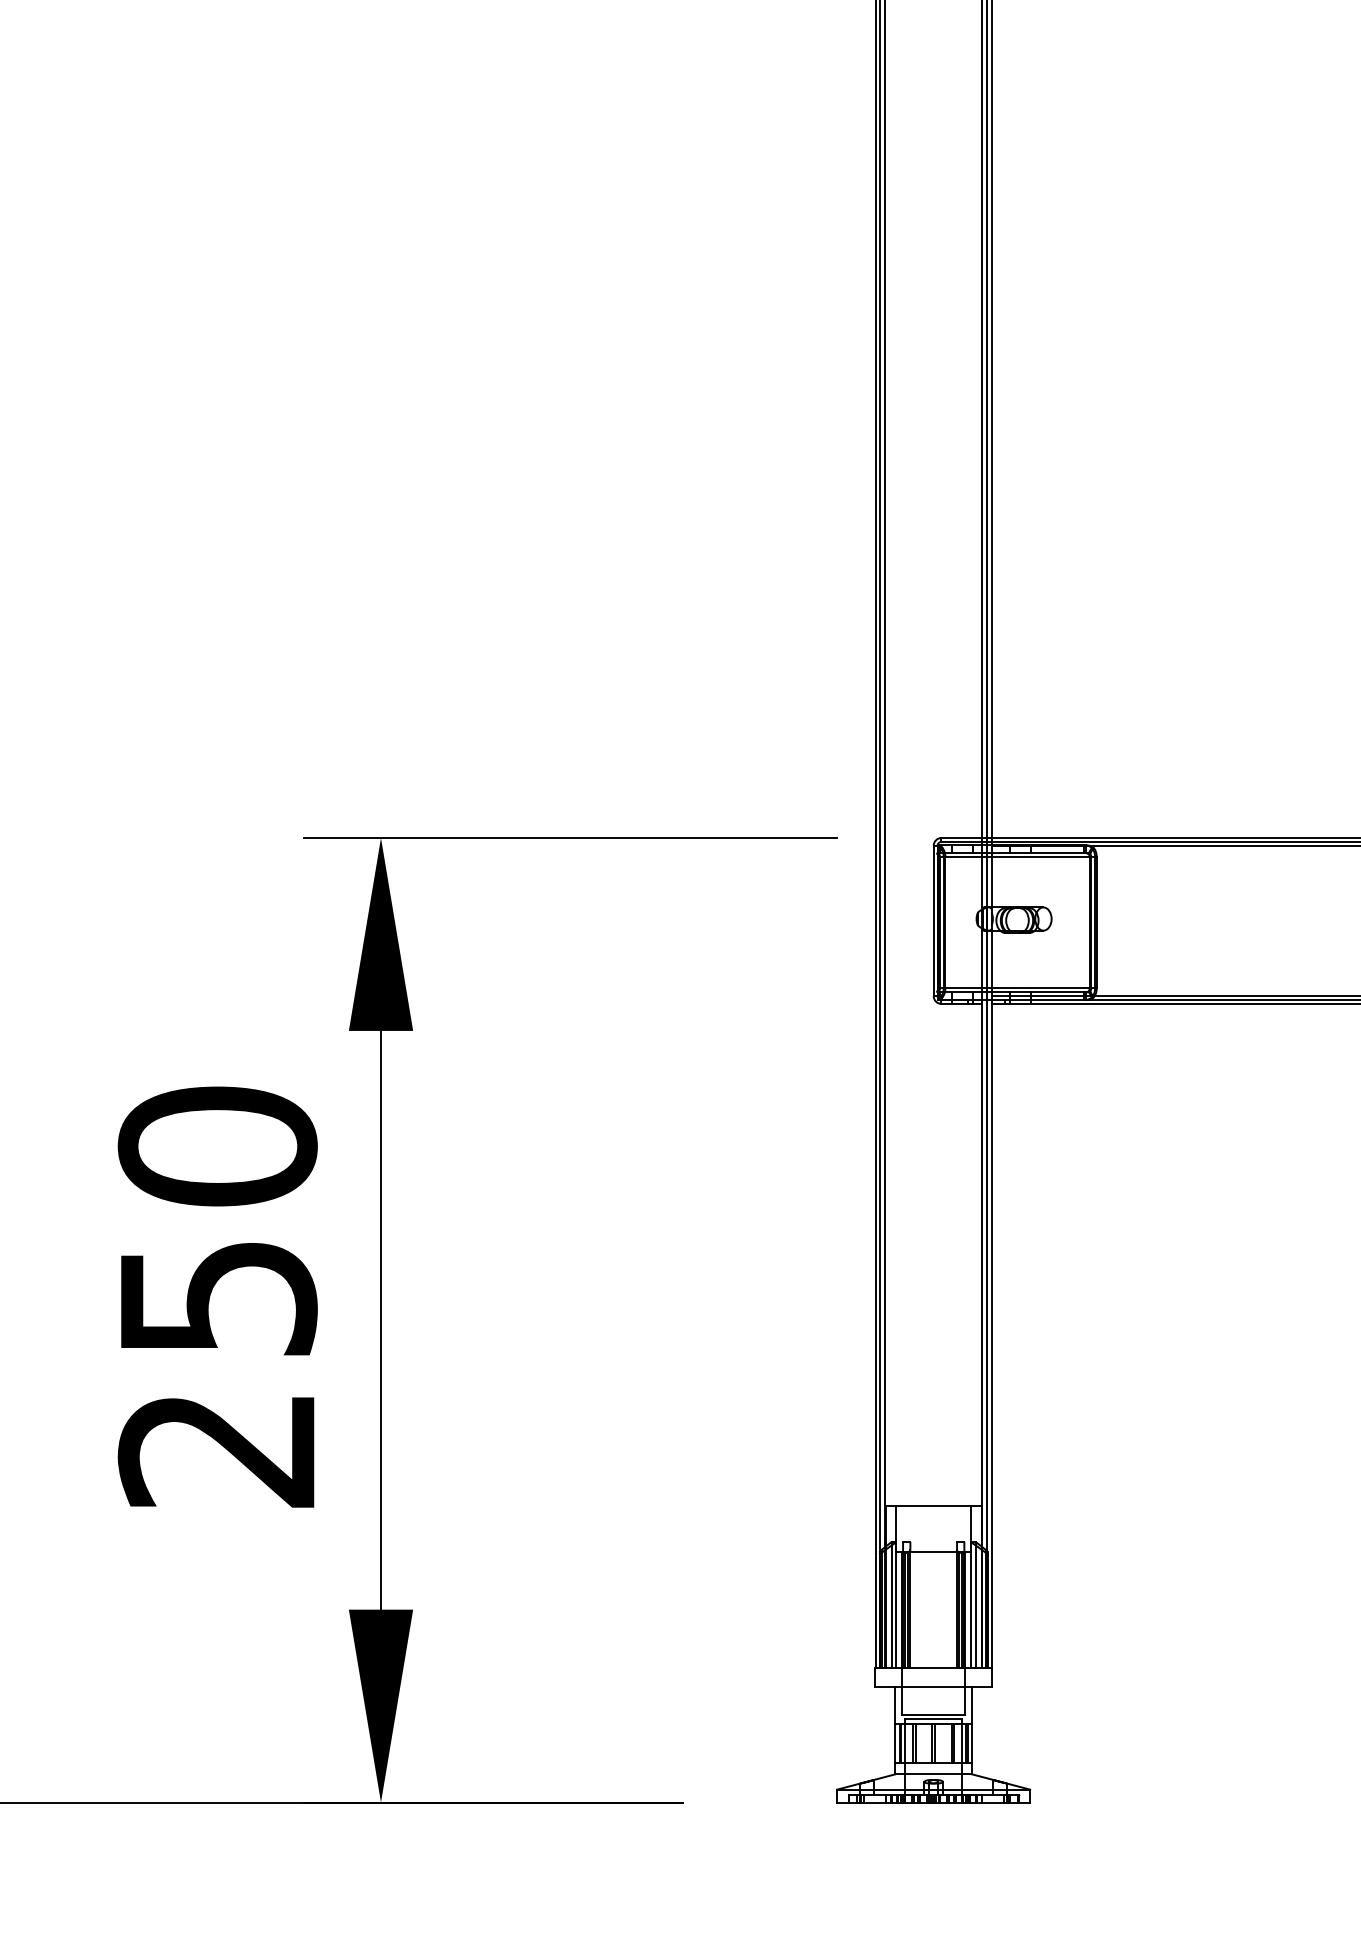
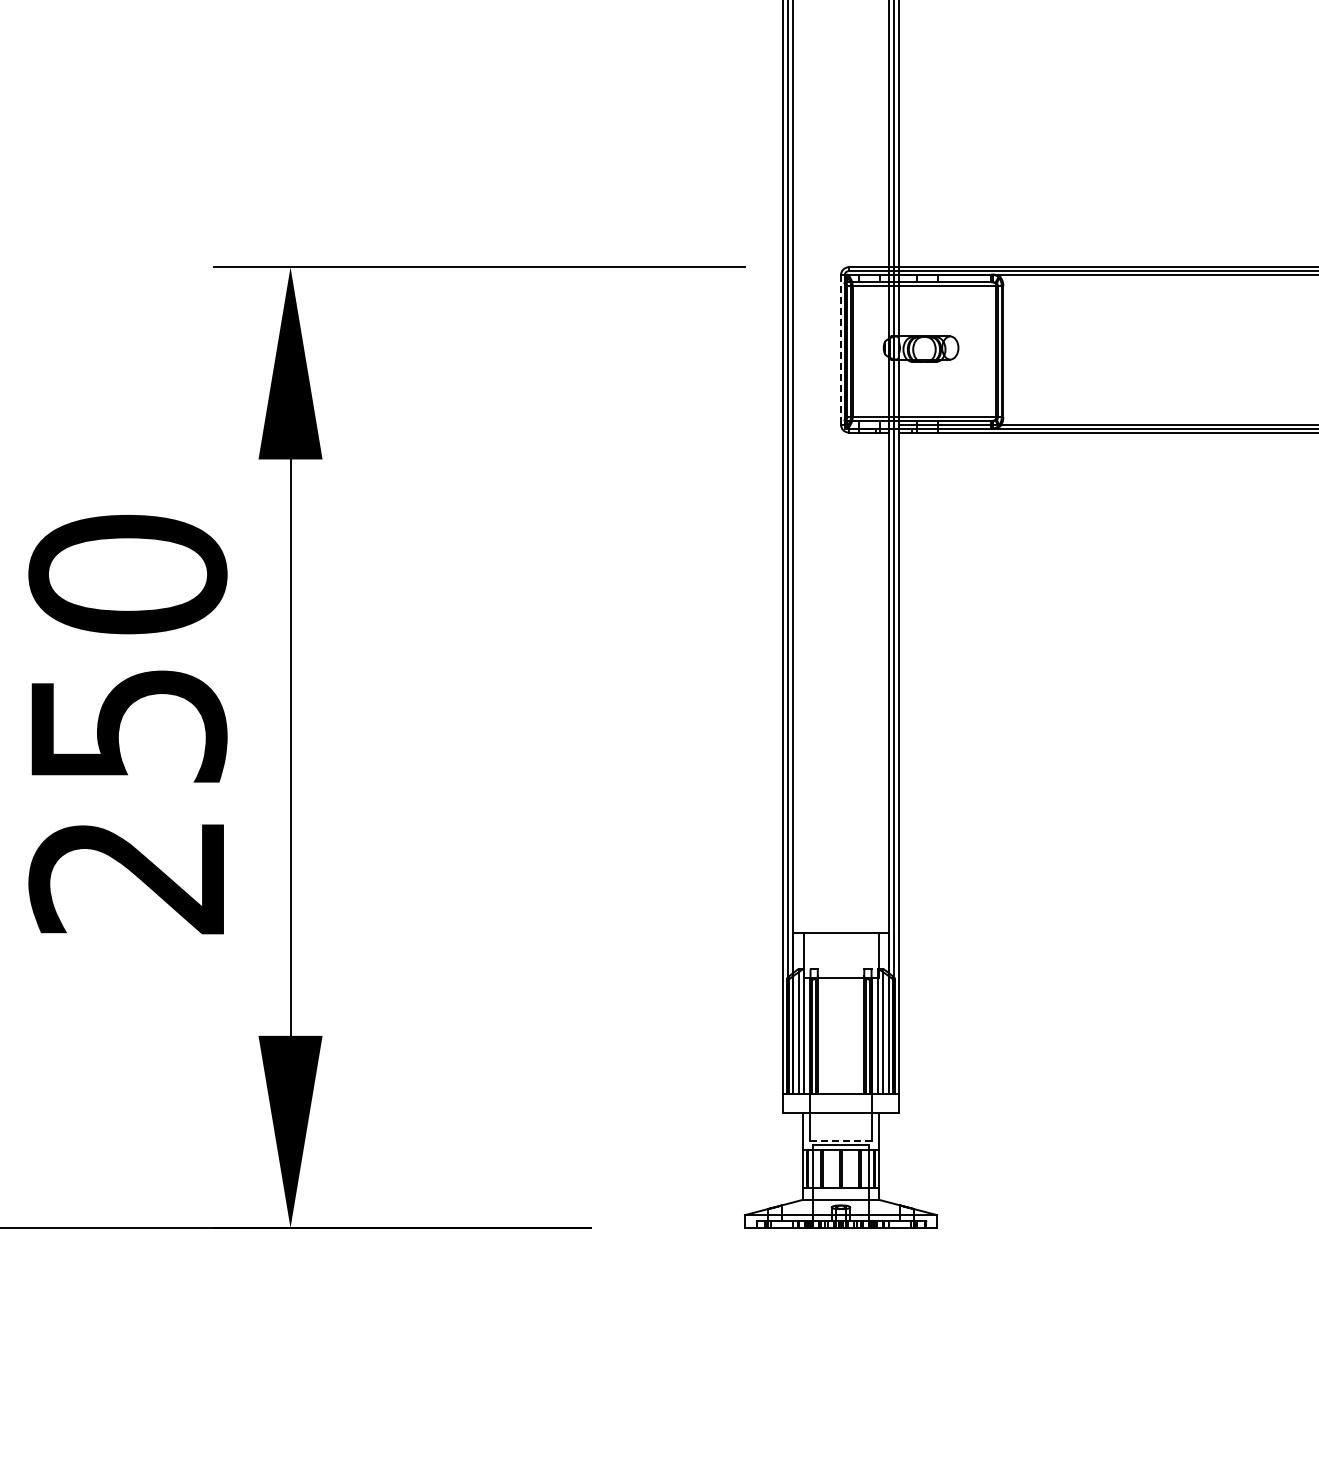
line: (933, 921) -> (840, 350), solid -> dashed
line: (934, 1714) -> (841, 1140), solid -> dashed

